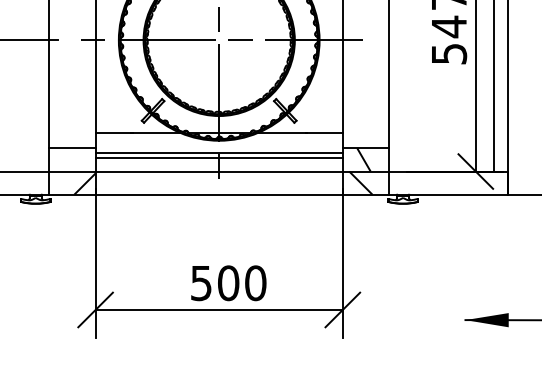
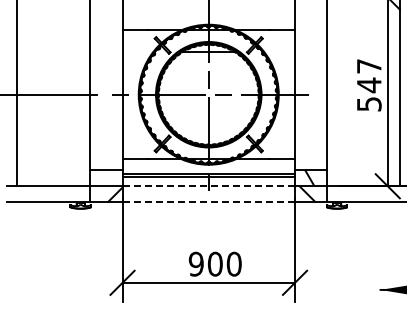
line: (218, 171) -> (208, 186), solid -> dashed
line: (218, 194) -> (208, 202), solid -> dashed
text: (200, 282) -> (195, 263), 500 -> 900

